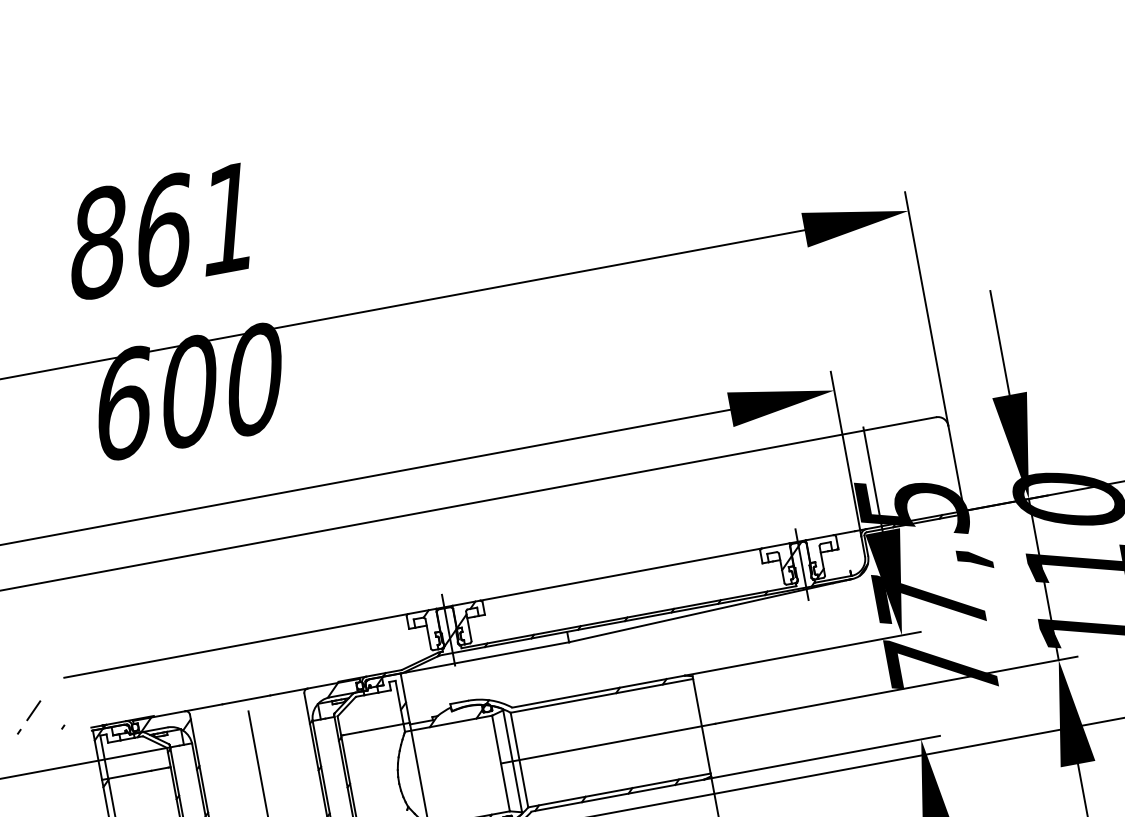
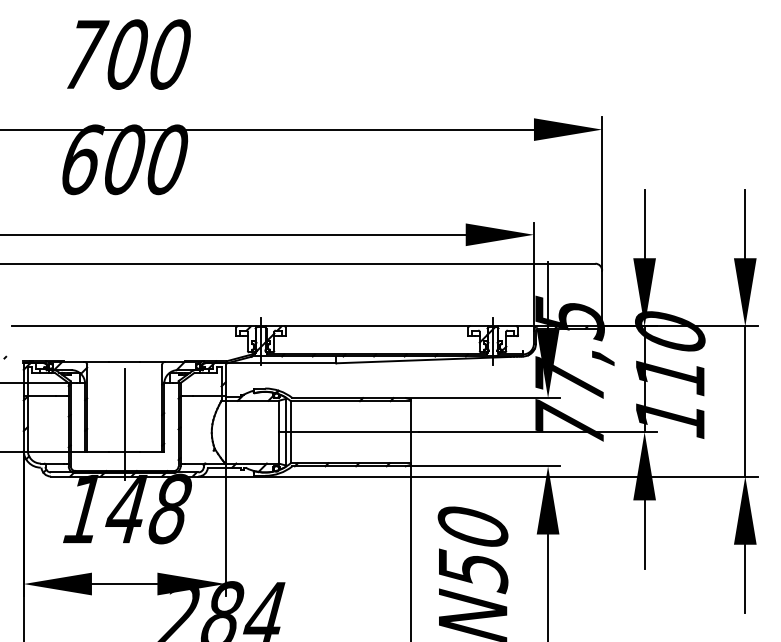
text: (162, 230) -> (126, 54), 861 -> 700

